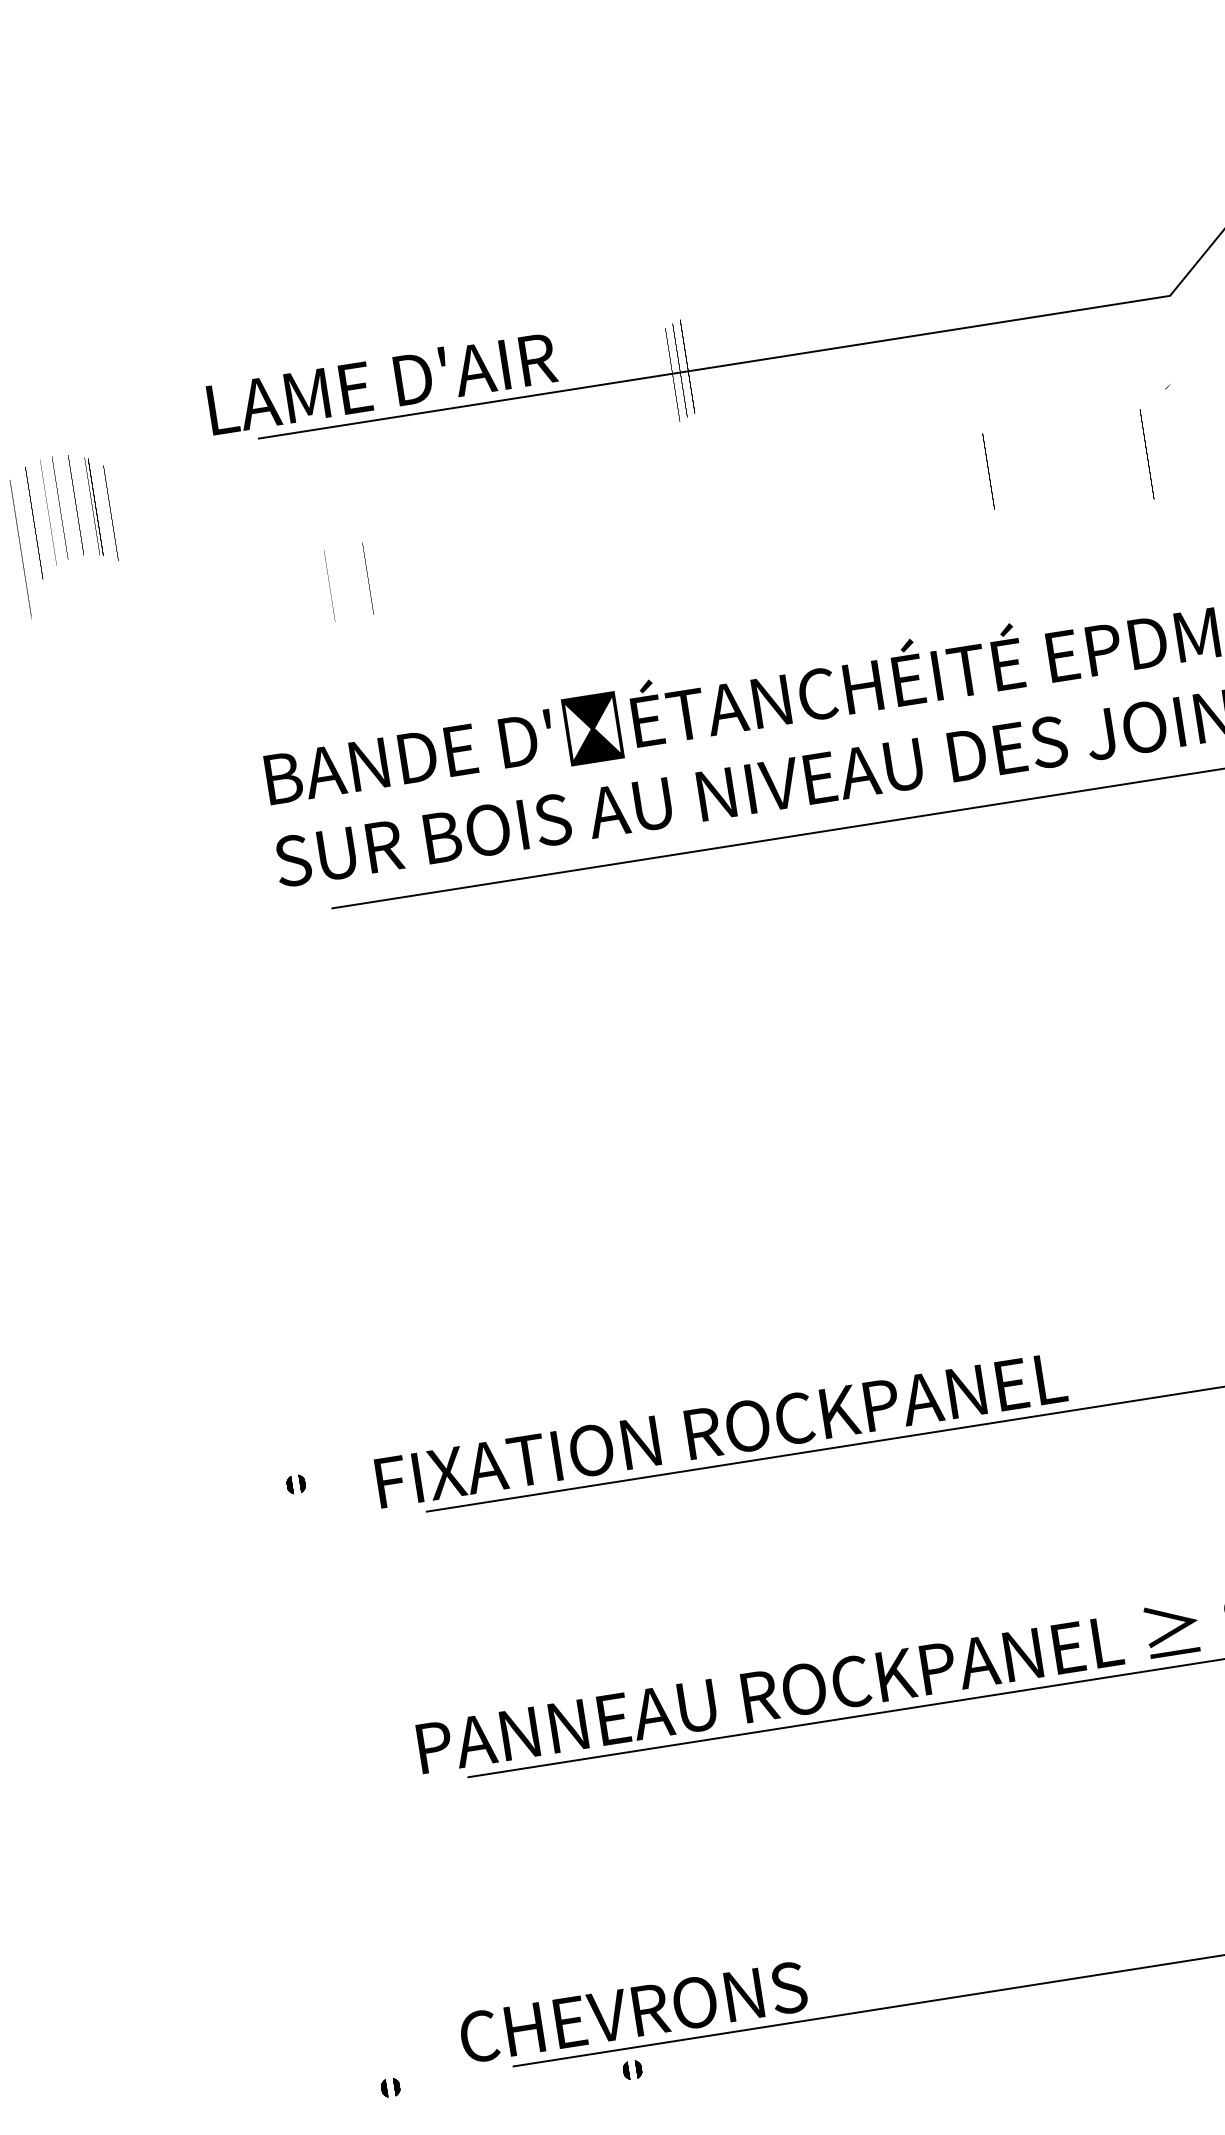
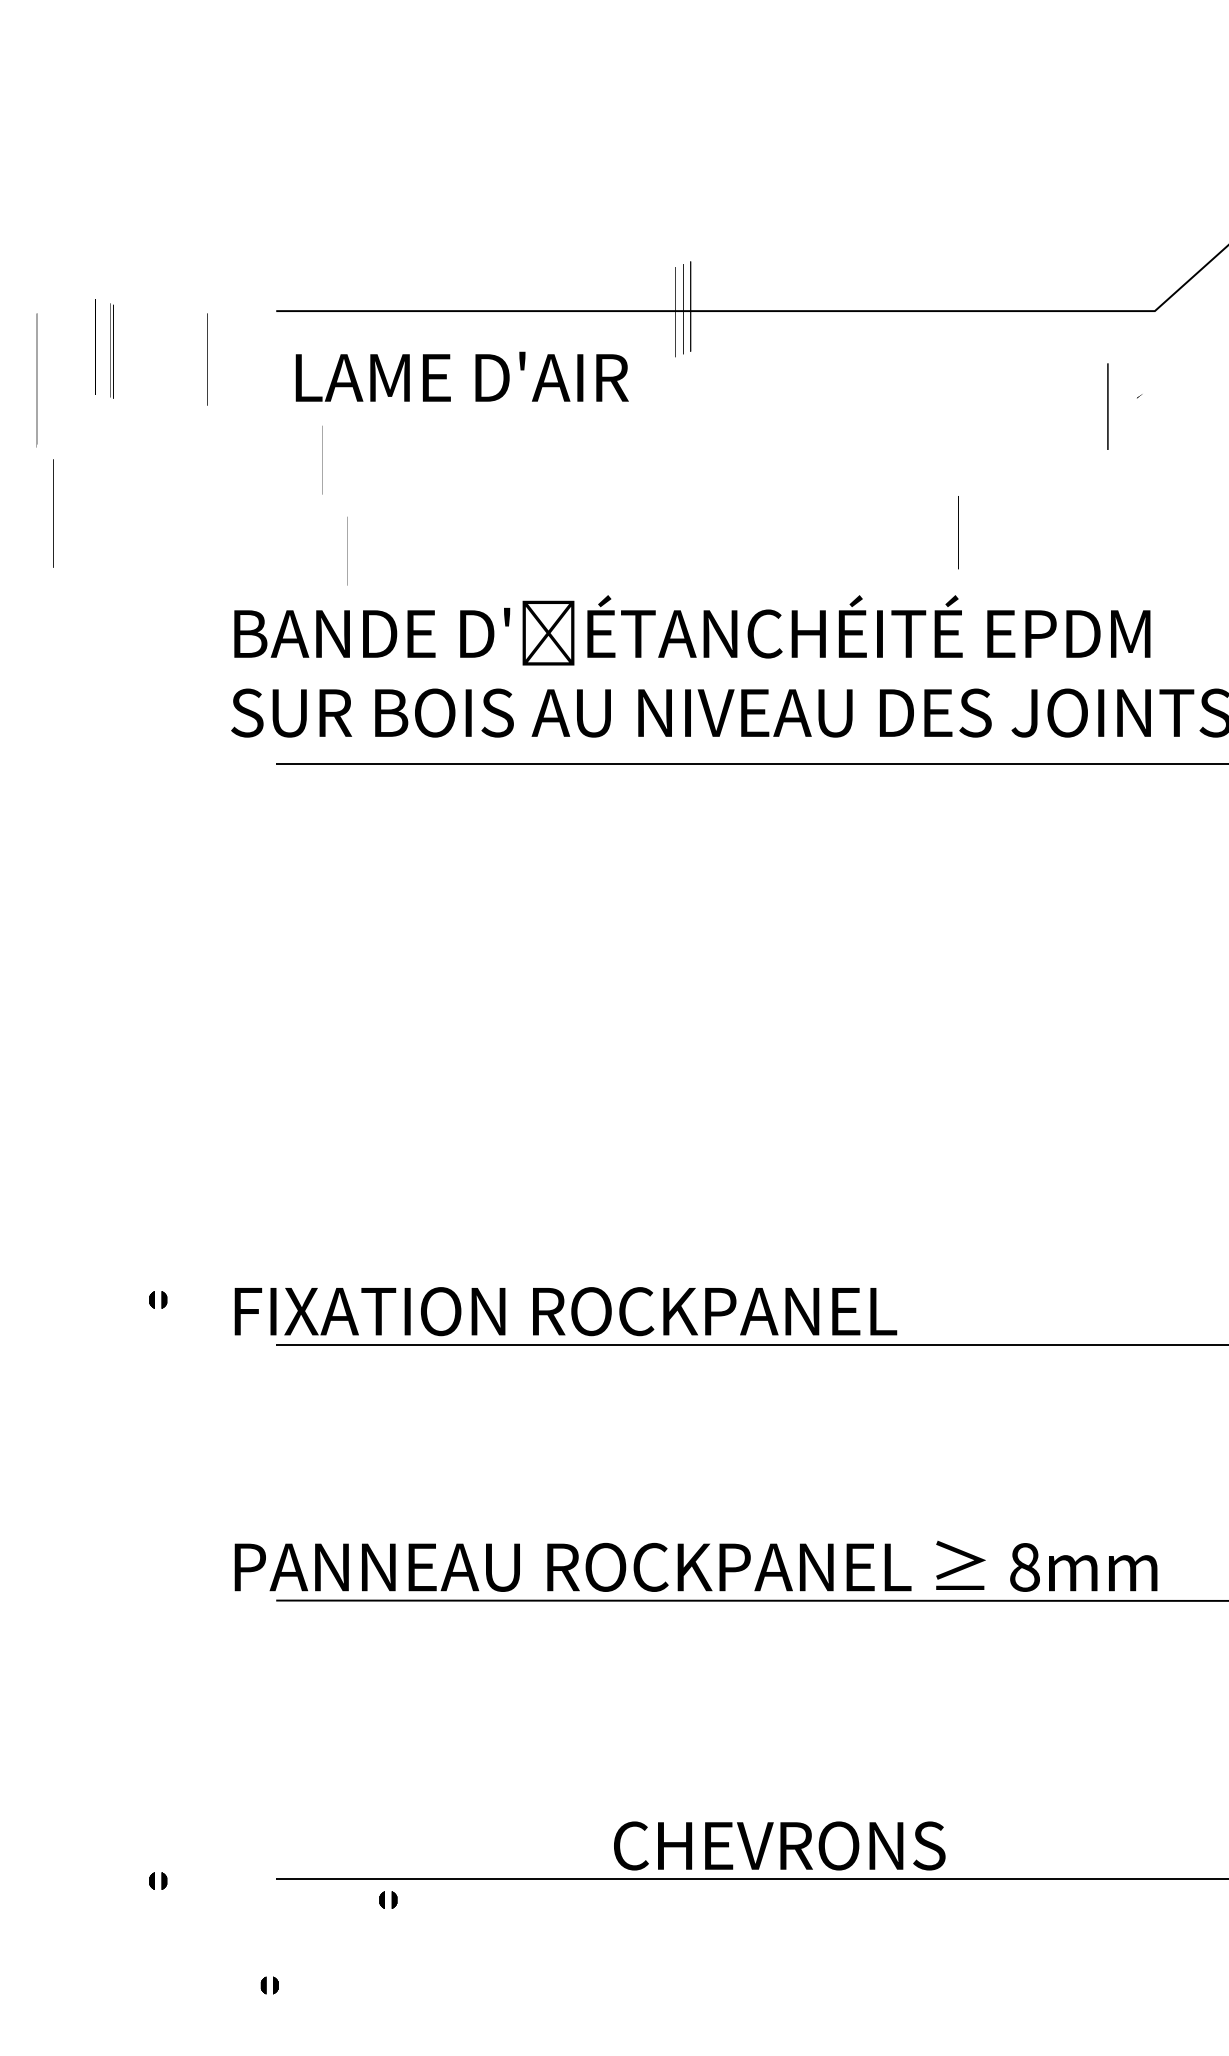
text: (381, 382) -> (461, 376), moved
line: (1146, 454) -> (1107, 406), moved
line: (988, 471) -> (958, 532), moved
line: (48, 512) -> (68, 349), removed
line: (111, 513) -> (207, 359), moved
line: (34, 523) -> (53, 513), moved
line: (370, 676) -> (347, 551), added
text: (633, 2011) -> (779, 1845), moved

